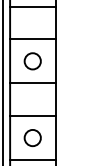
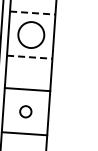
line: (32, 39) -> (32, 13), solid -> dashed
circle: (32, 61) -> (30, 35), size x1.6
line: (32, 83) -> (29, 57), solid -> dashed
circle: (32, 138) -> (25, 112), size x0.7

